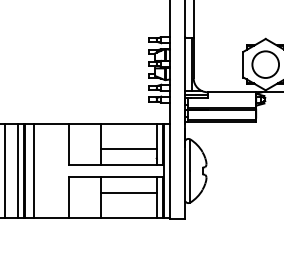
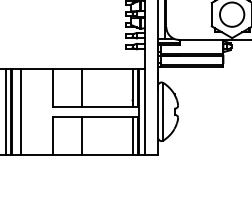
line: (128, 149) -> (106, 92), removed
line: (128, 192) -> (106, 131), removed

